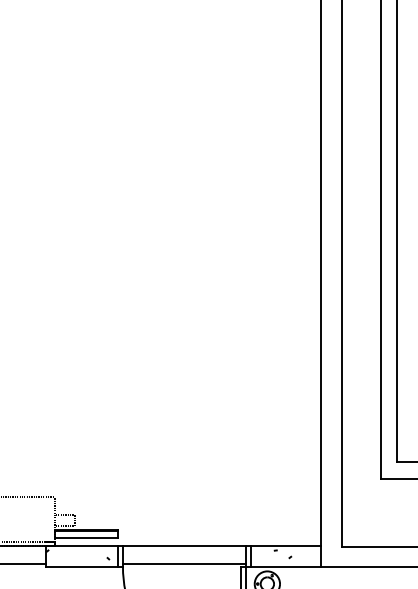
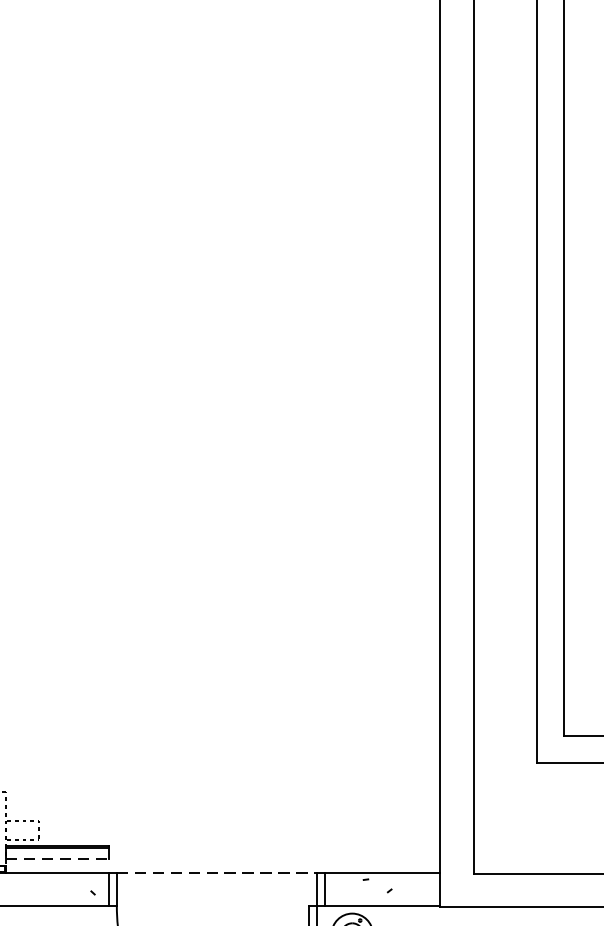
line: (86, 538) -> (57, 859), solid -> dashed
line: (184, 546) -> (217, 873), solid -> dashed
line: (184, 563) -> (217, 900), removed

